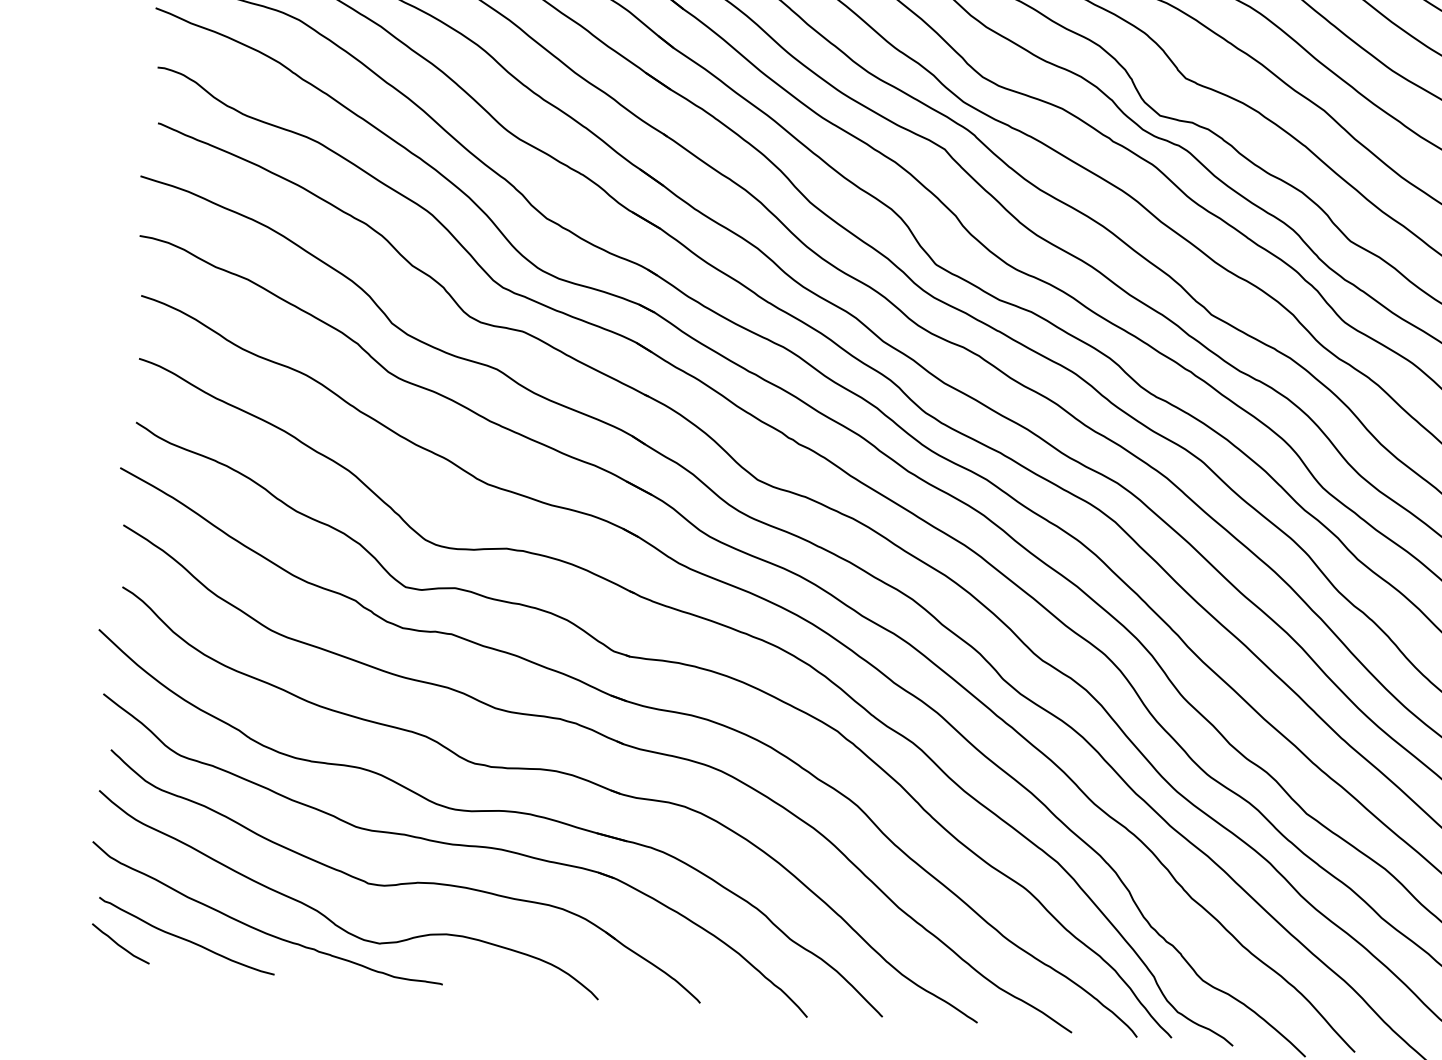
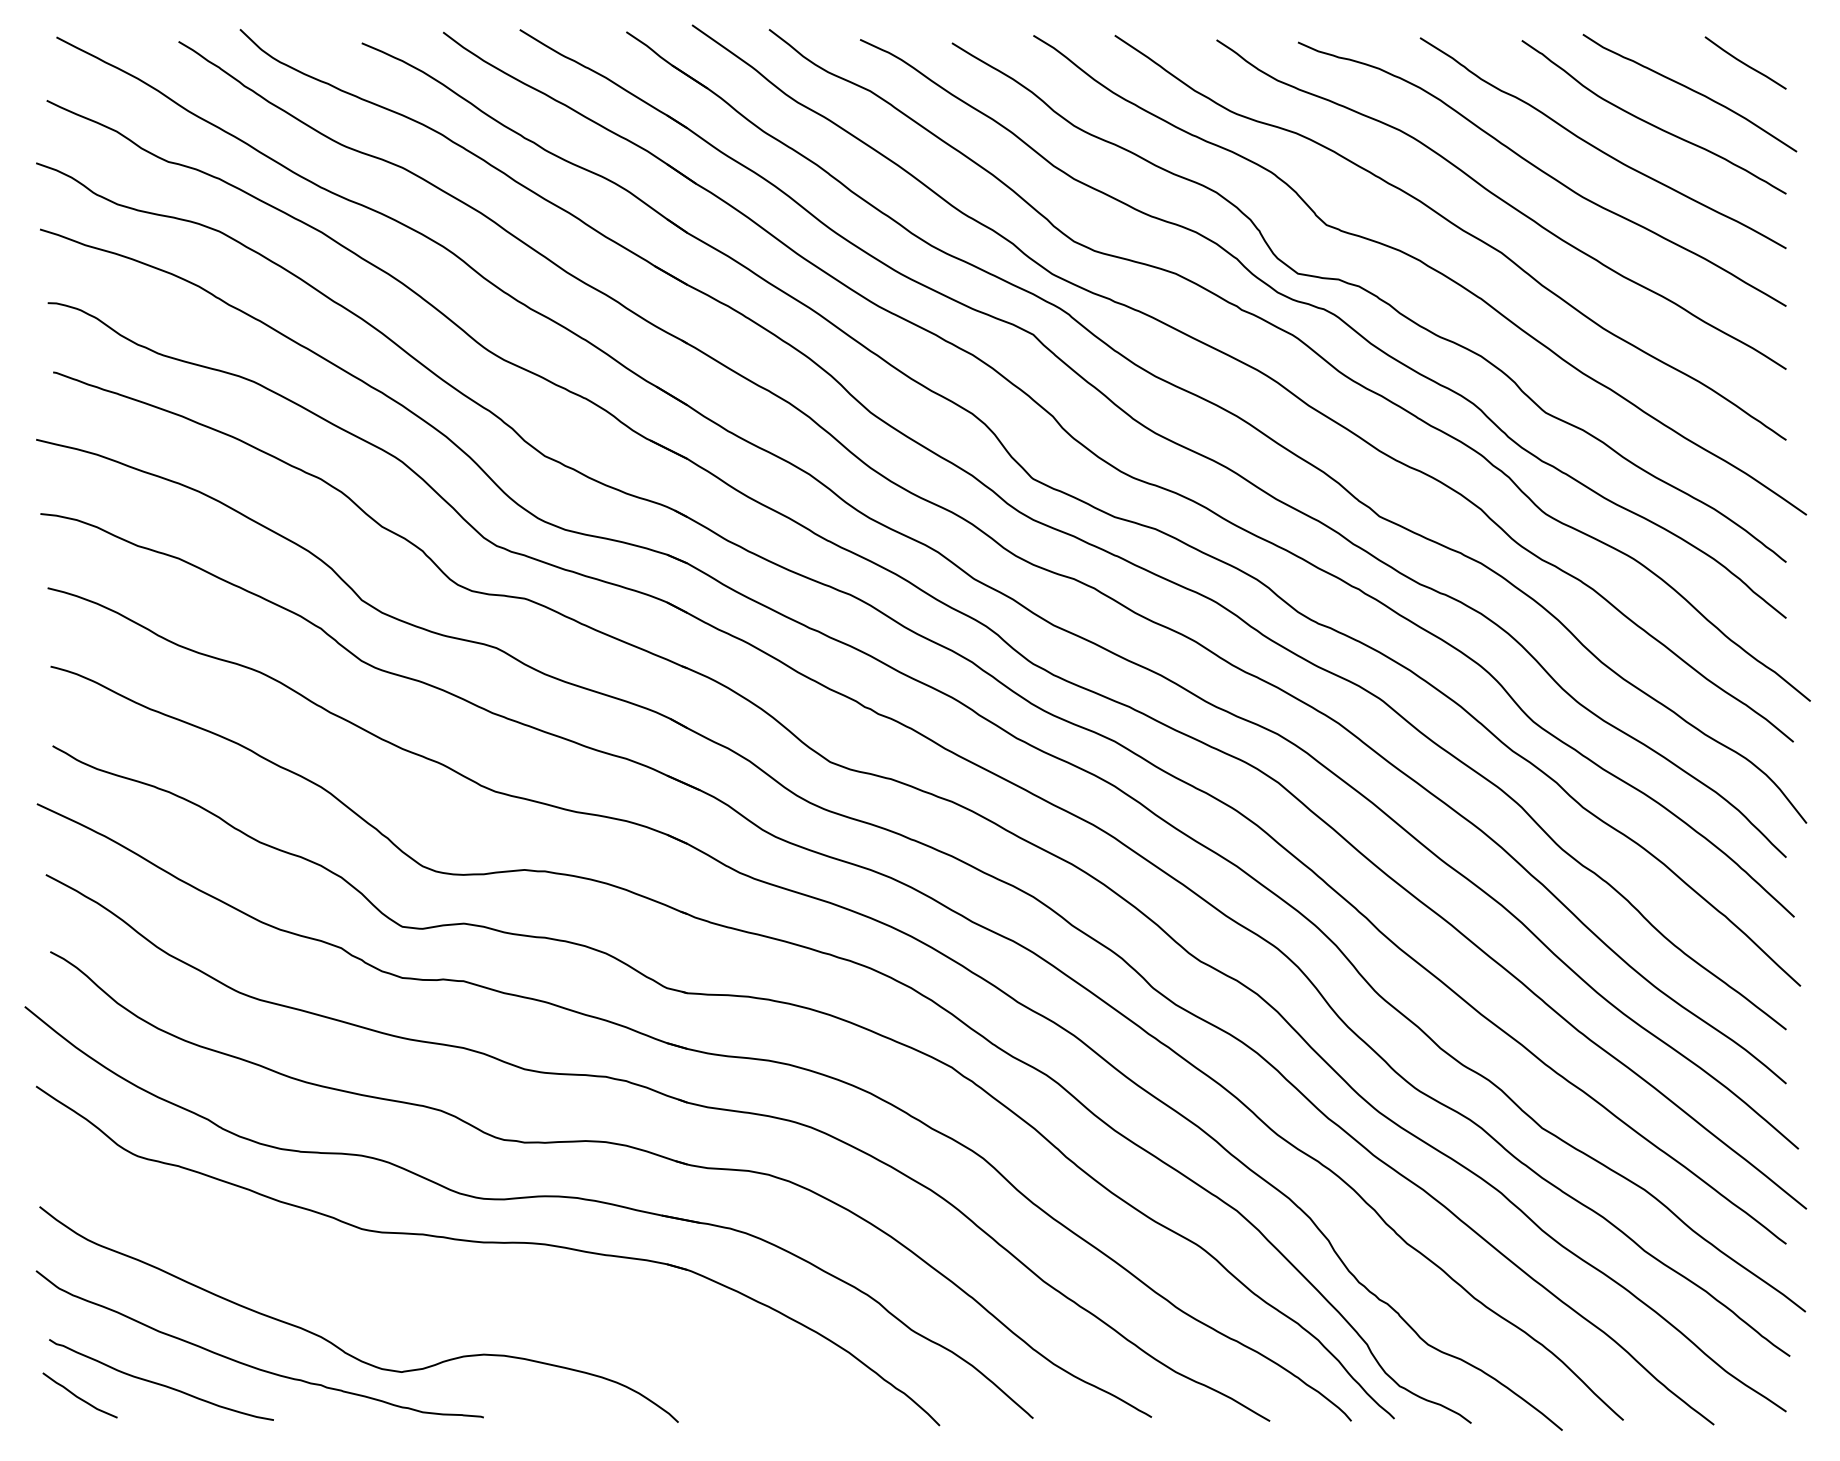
part: (404, 882) -> (427, 1294), removed

